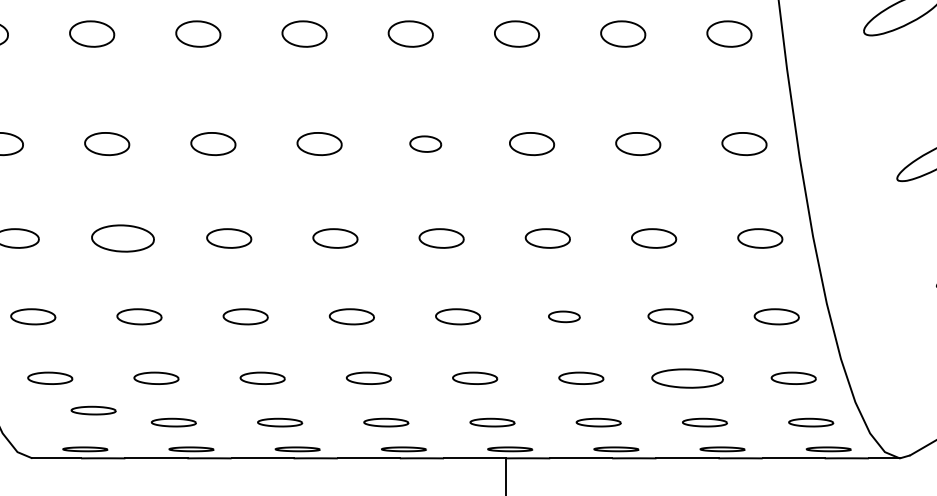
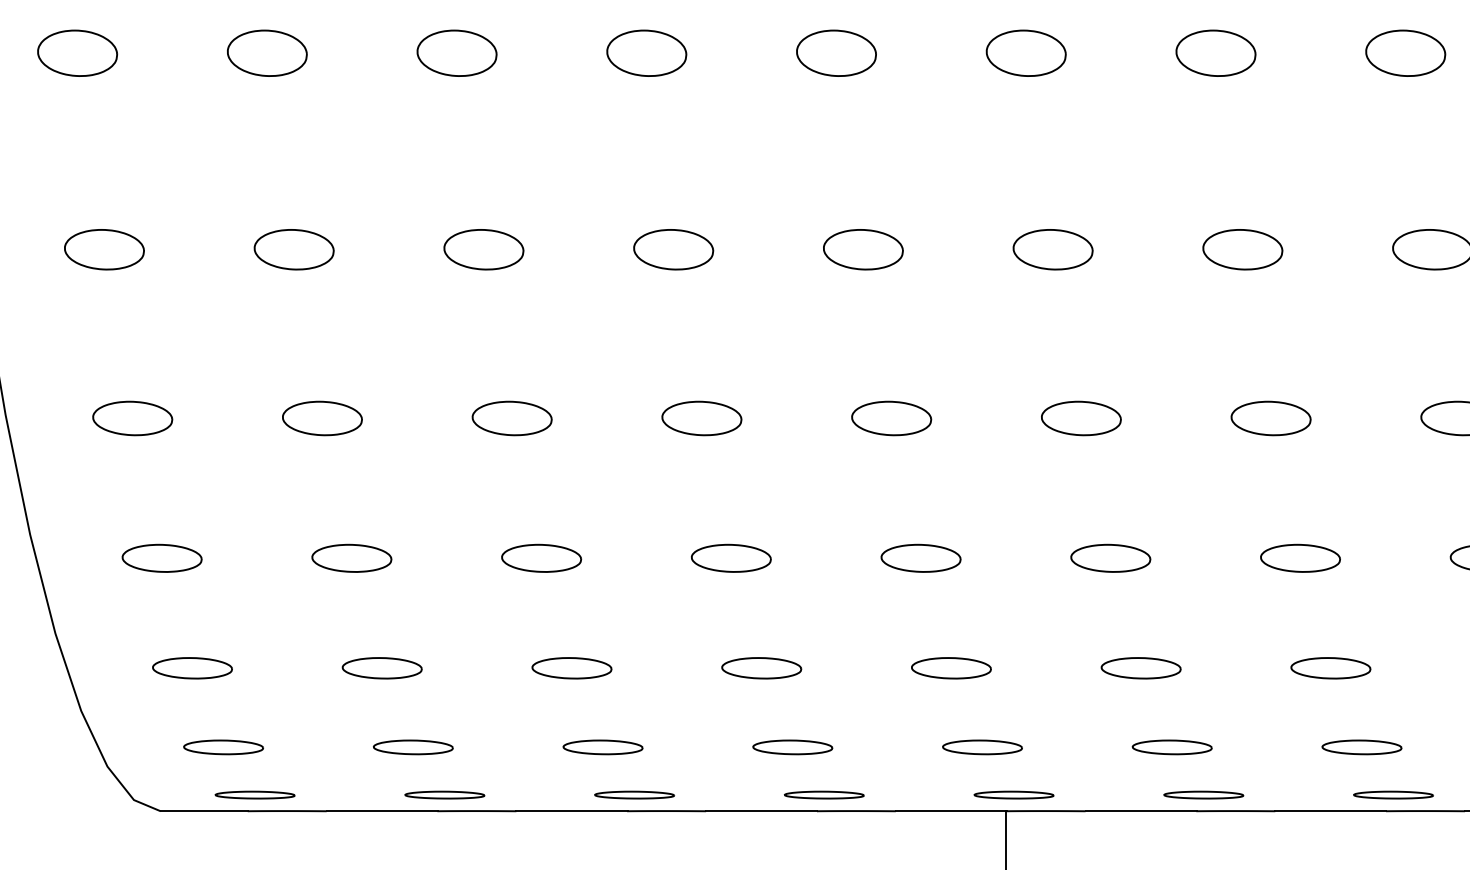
part: (425, 144) -> (862, 250), size x1.43
part: (122, 238) -> (321, 418), size x0.71
part: (564, 316) -> (1111, 557), size x1.43
part: (687, 377) -> (1330, 666), size x0.62
part: (93, 410) -> (223, 747), moved

